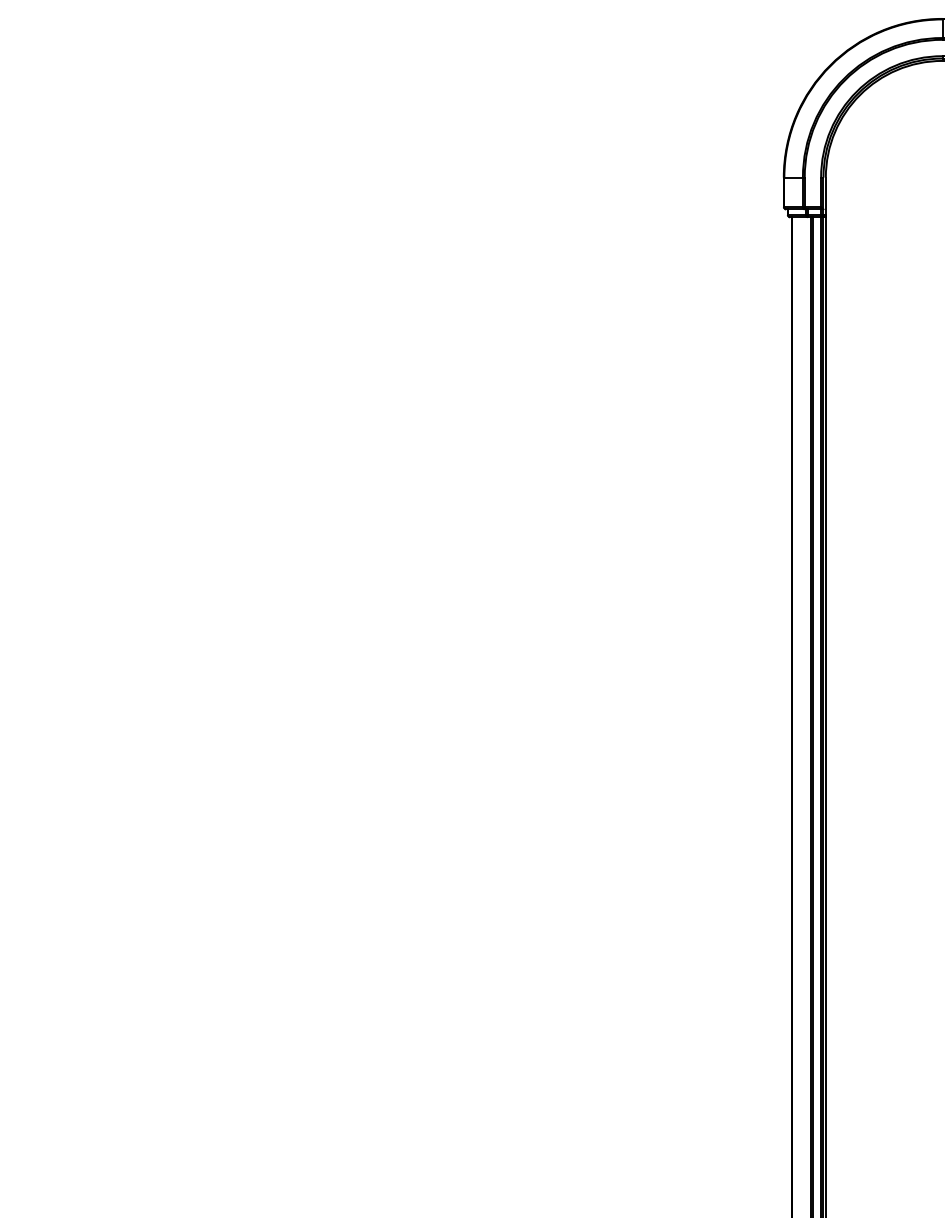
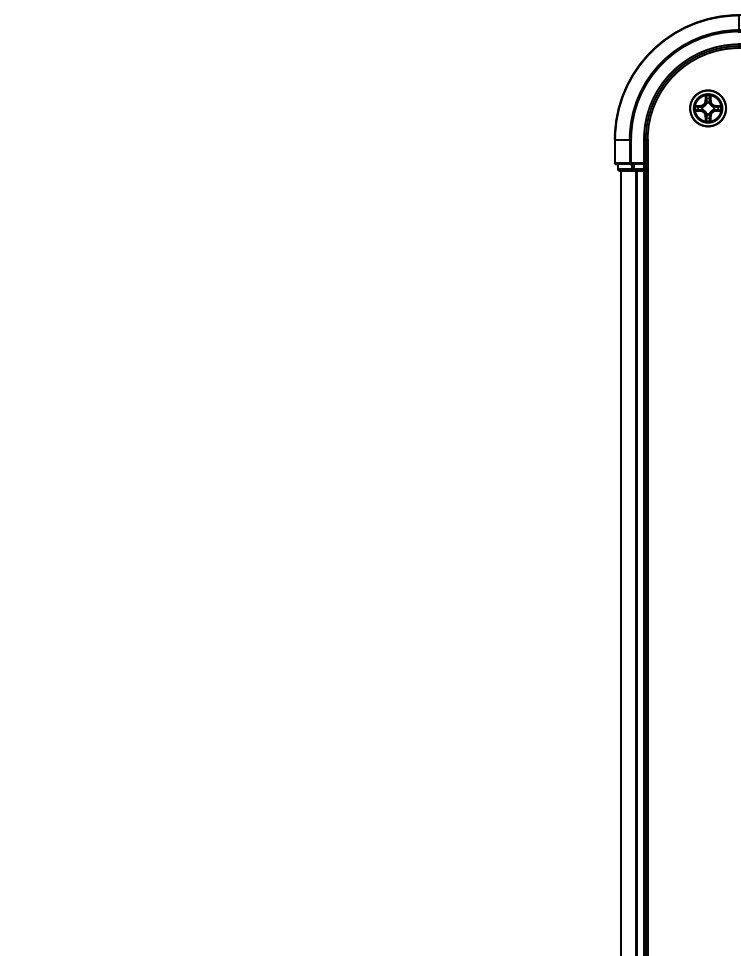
part: (902, 137) -> (707, 108), added

